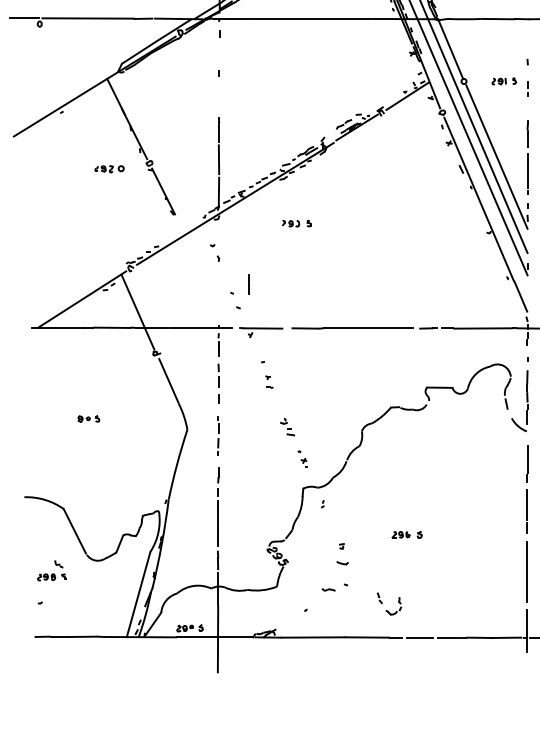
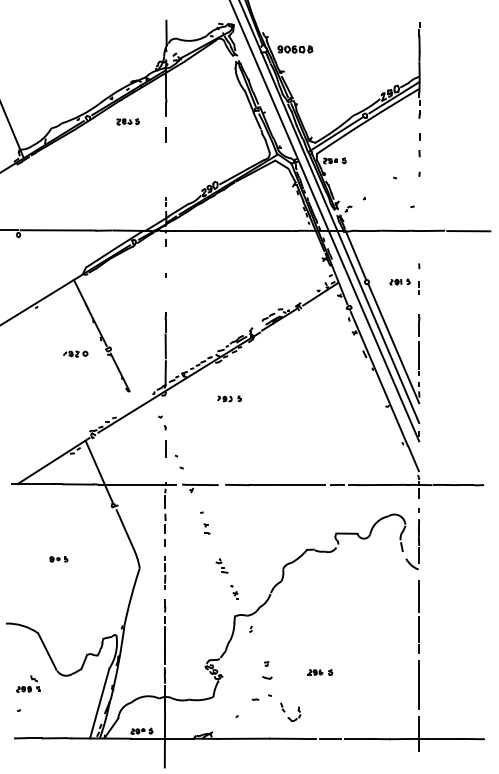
line: (249, 284) -> (165, 448), moved
part: (407, 534) -> (320, 672), moved
part: (328, 589) -> (255, 699), size x0.62
part: (389, 603) -> (290, 711), moved

